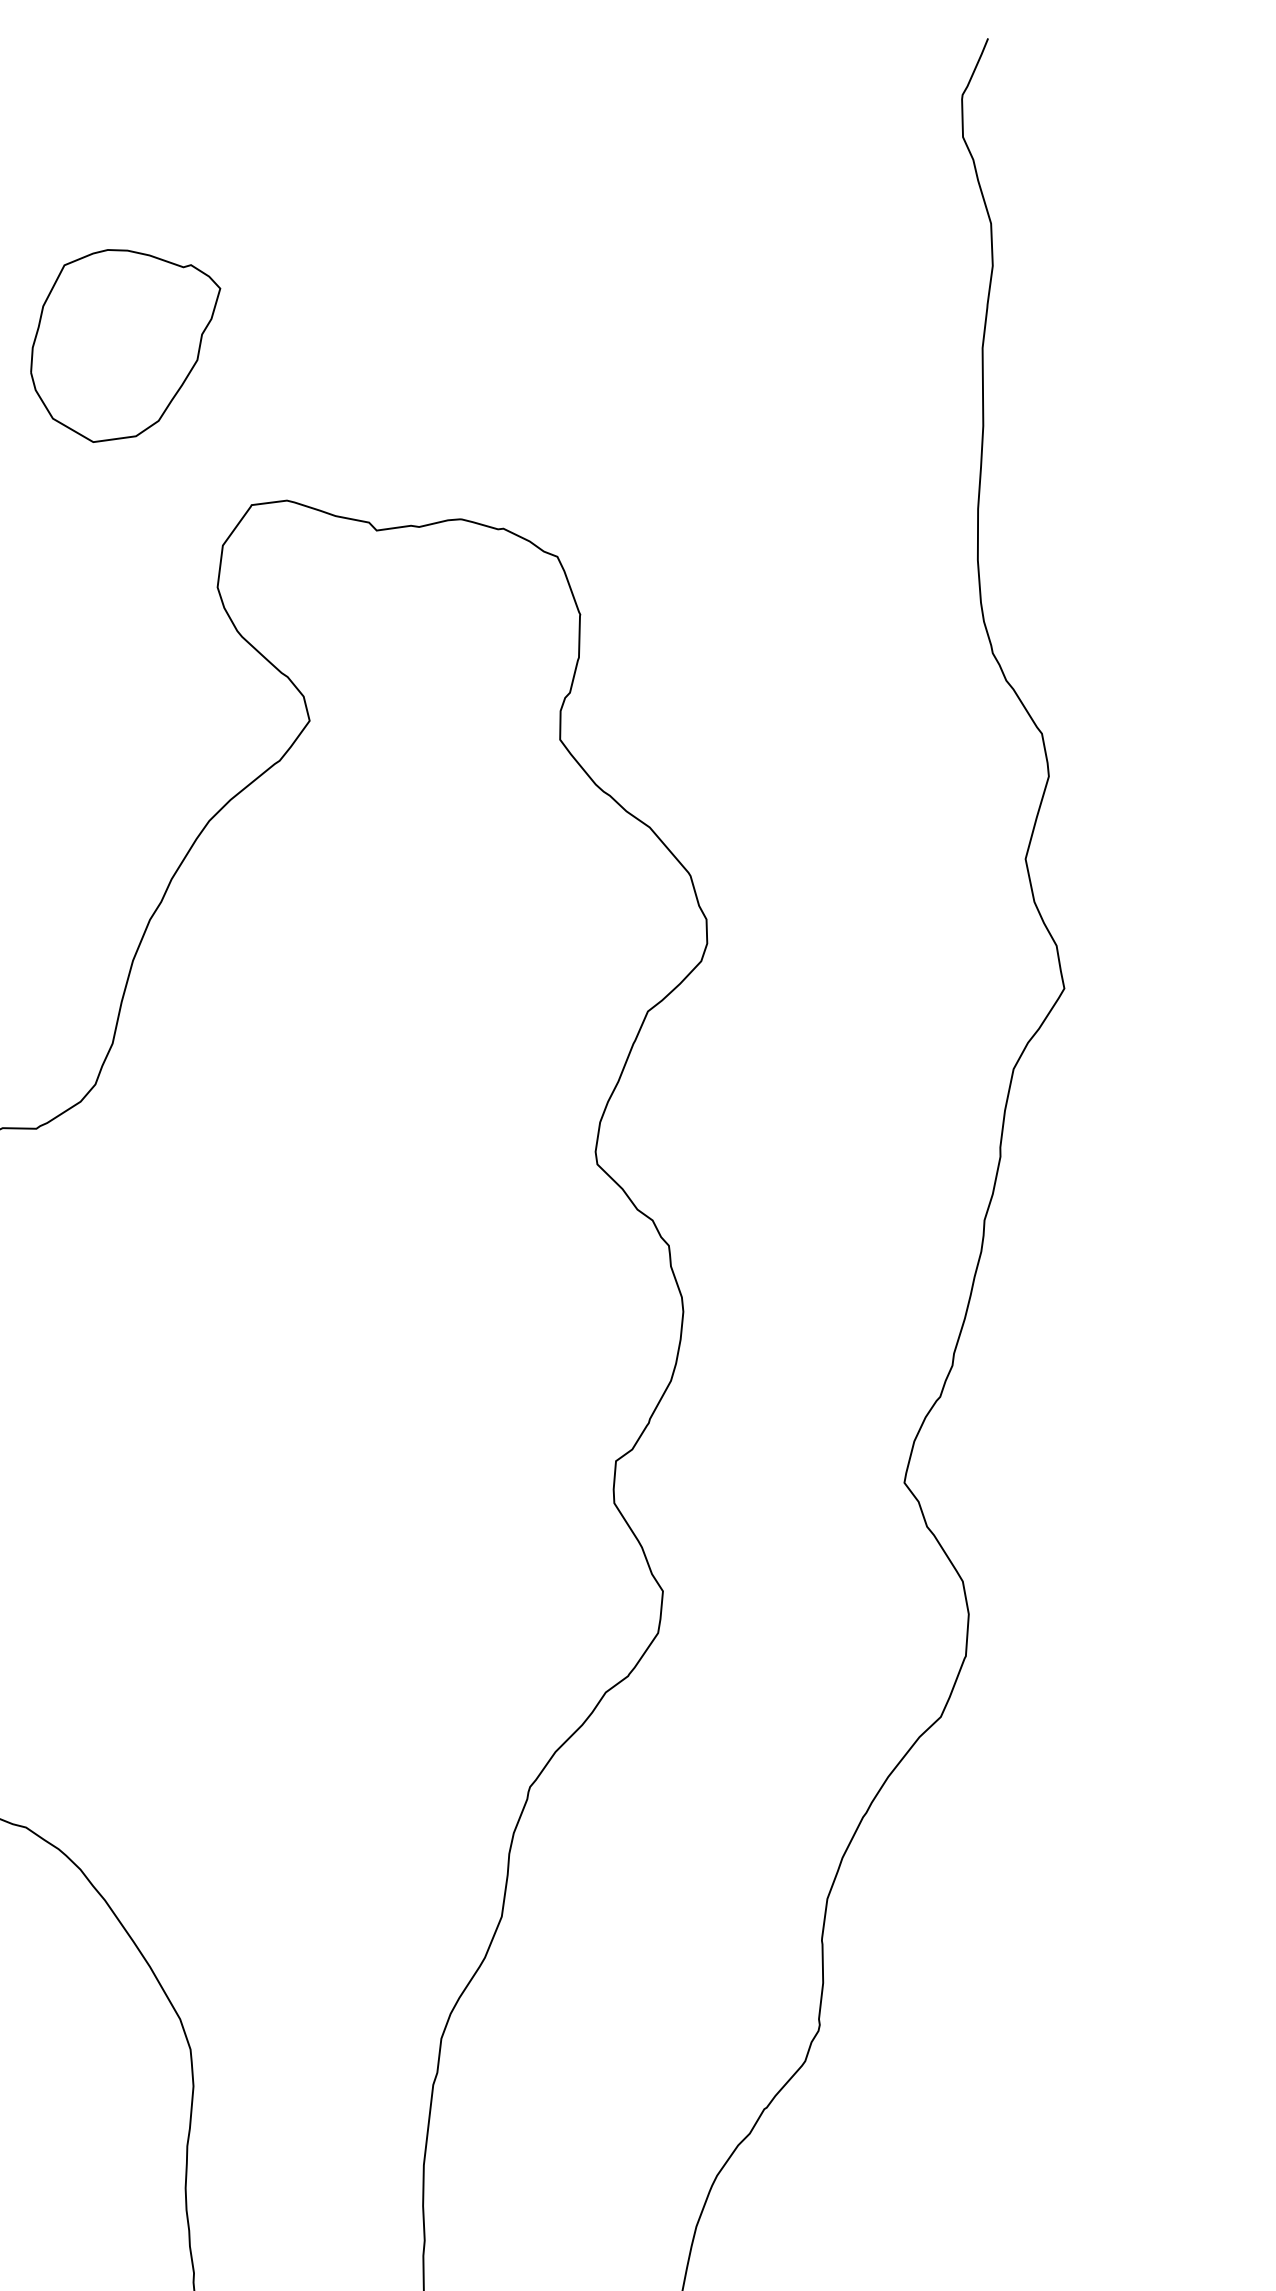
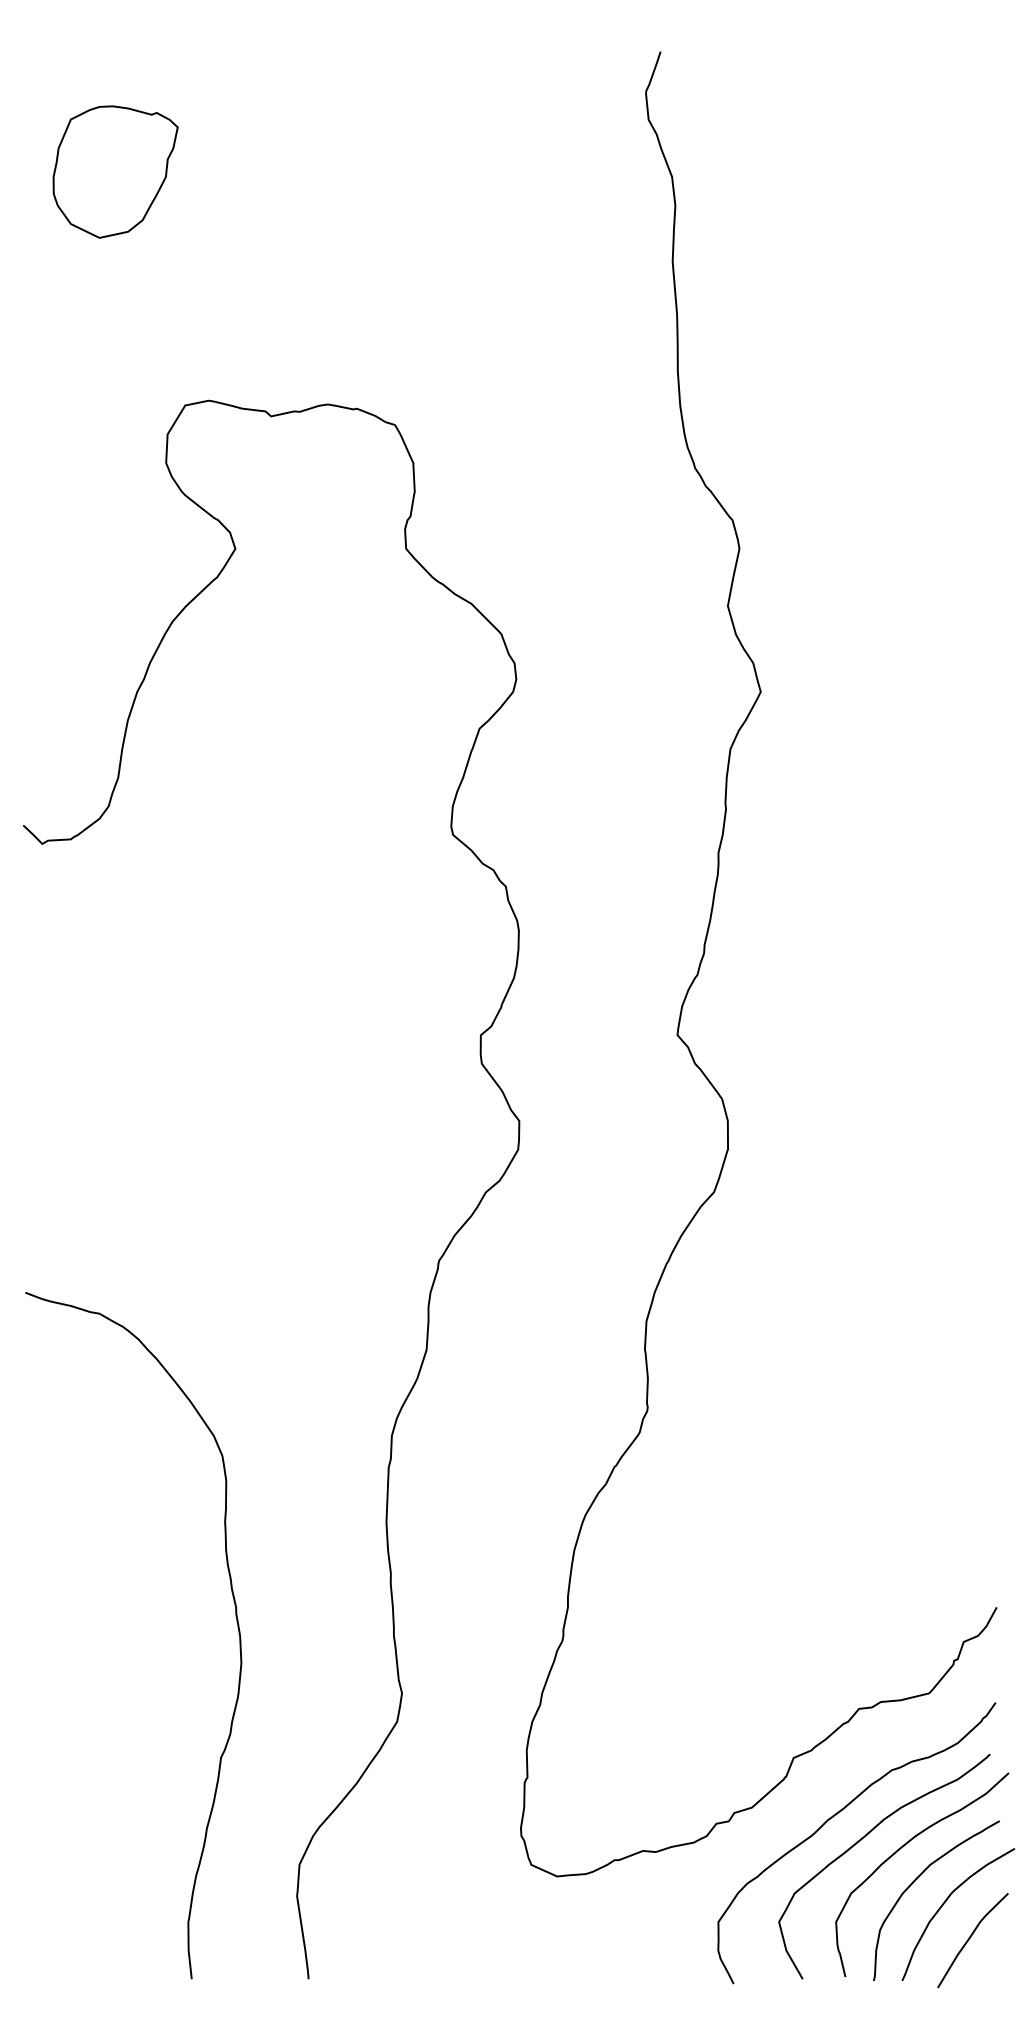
part: (124, 346) -> (115, 171), moved

